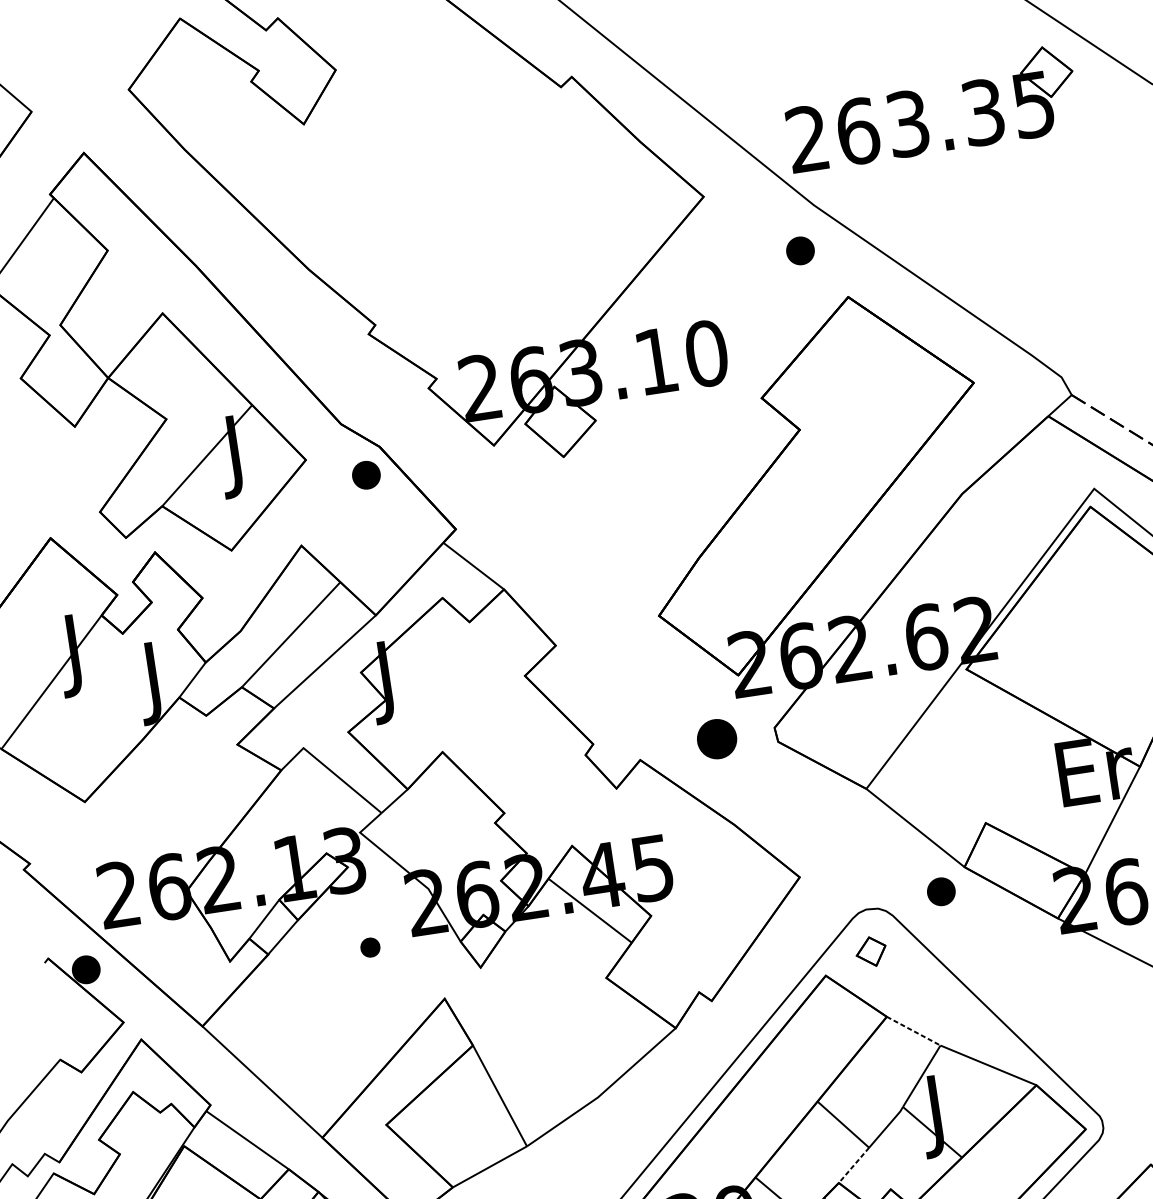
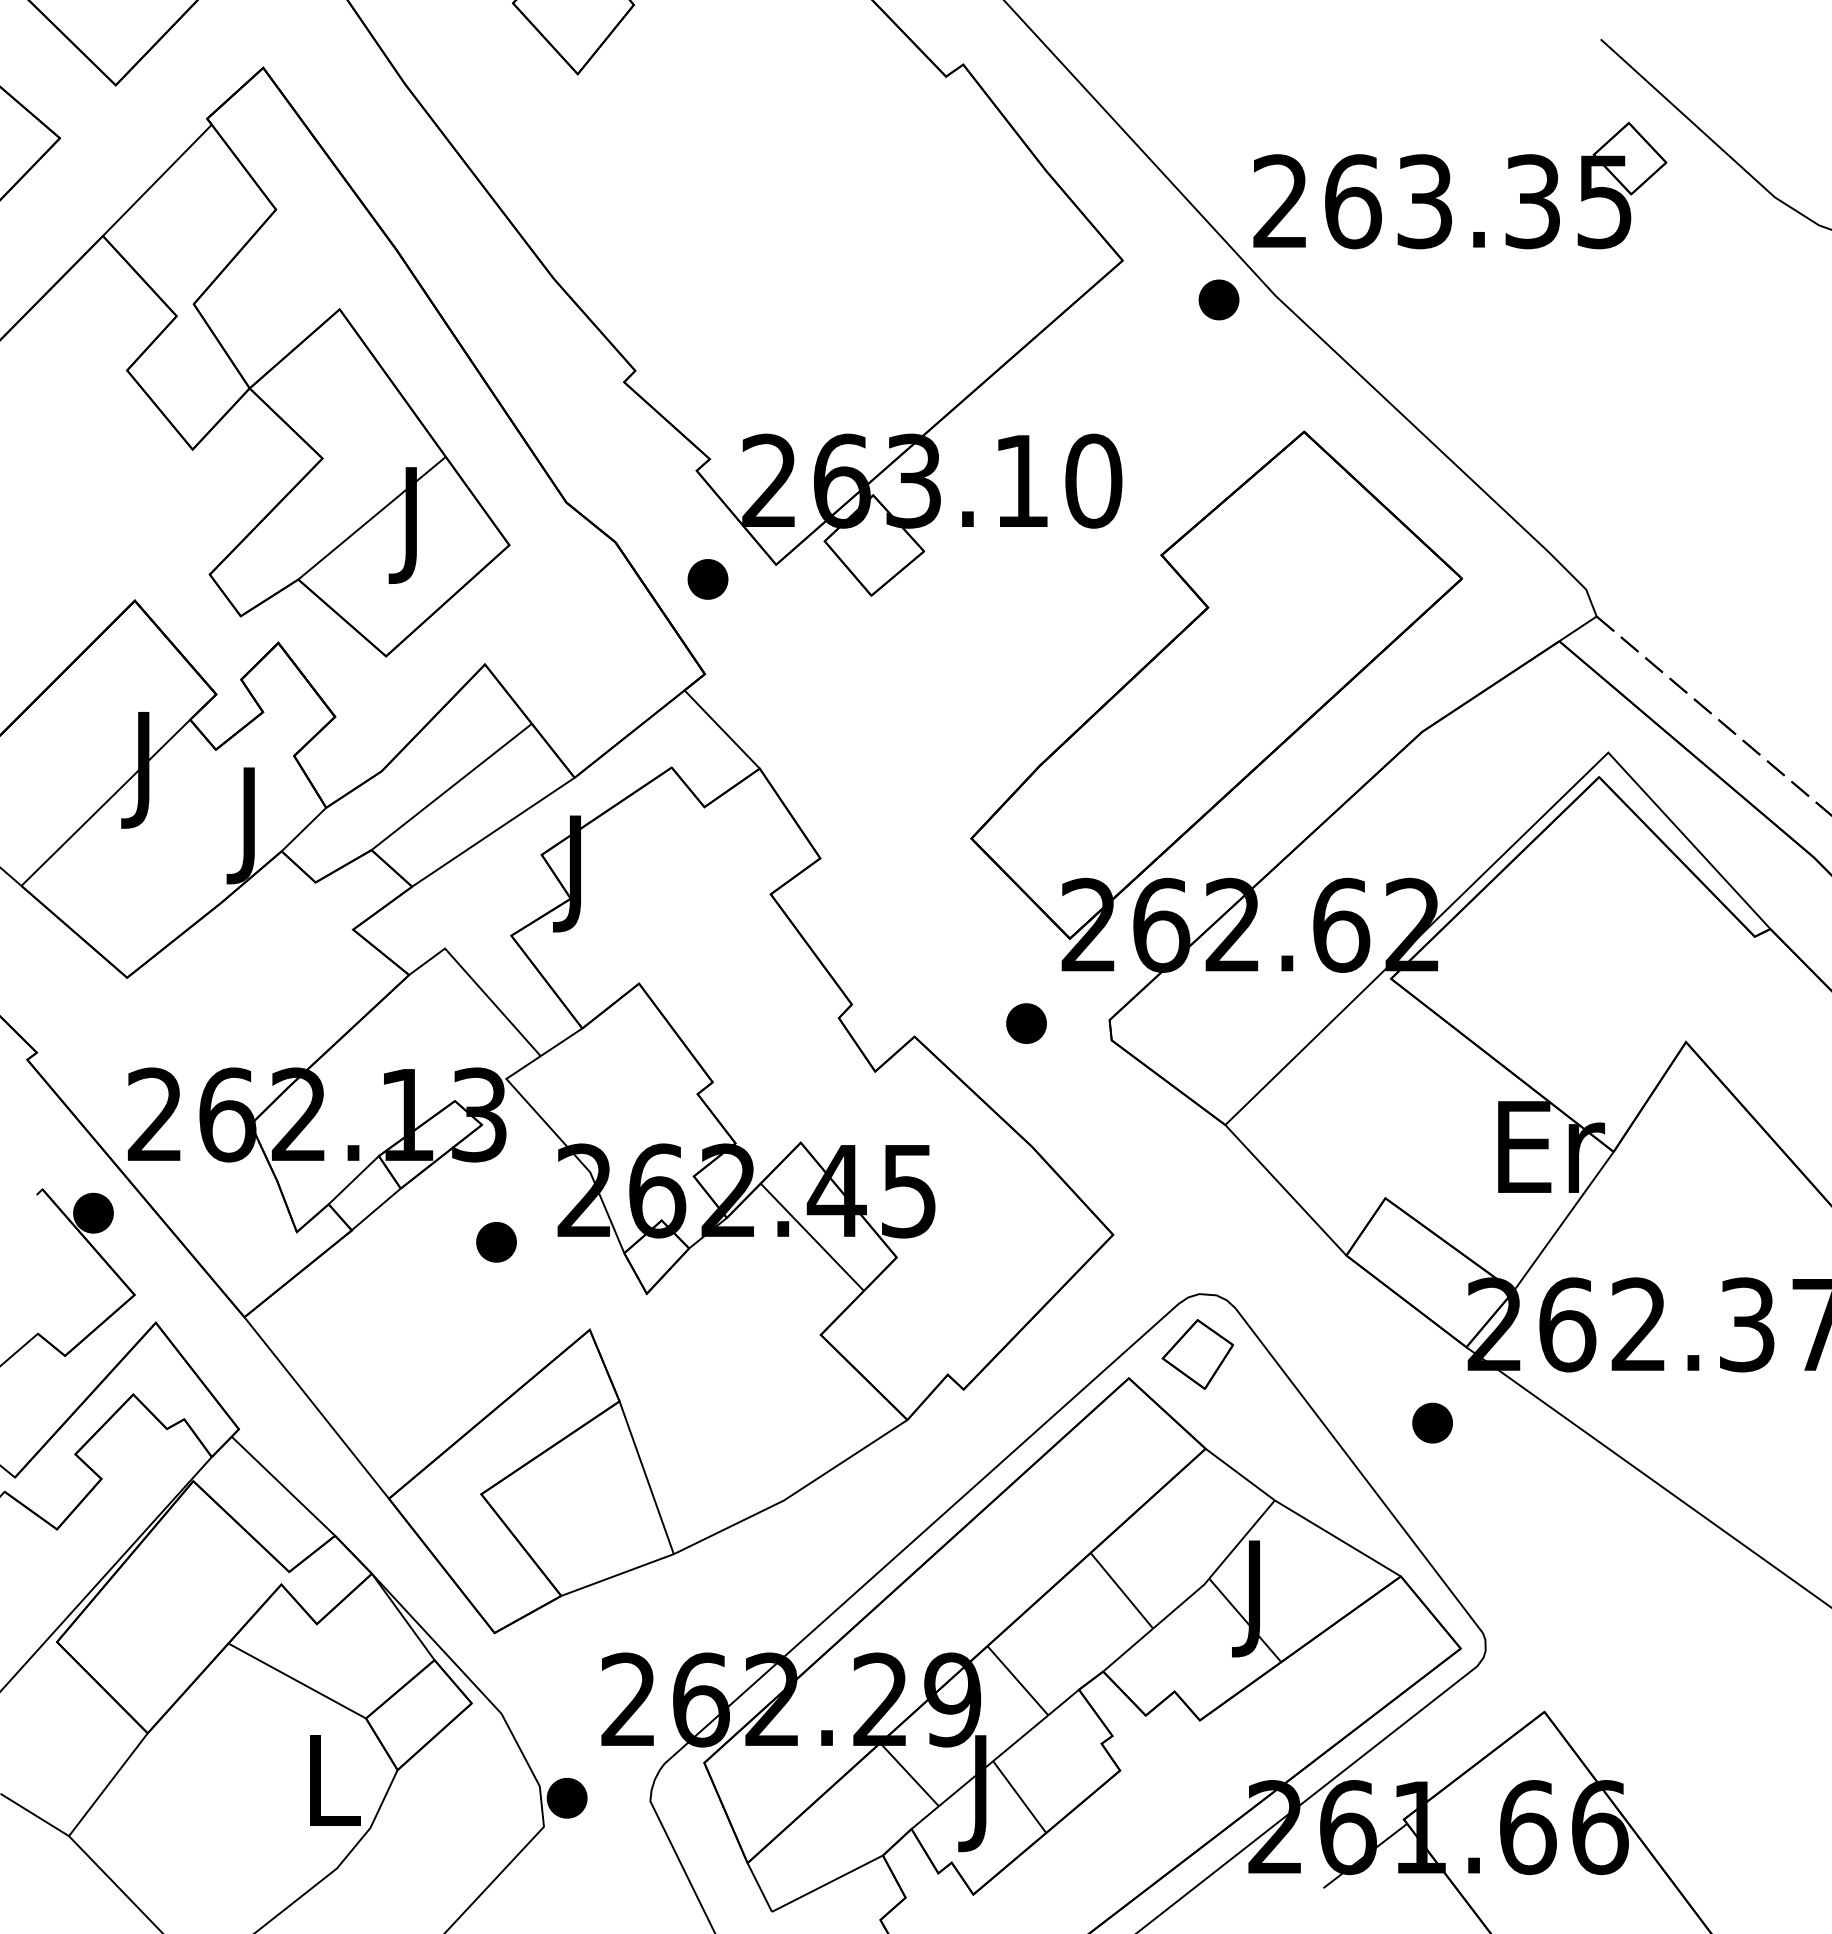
part: (800, 250) -> (1218, 299), moved
part: (366, 475) -> (707, 579), moved
part: (716, 739) -> (1026, 1023), size x0.71
part: (941, 891) -> (1432, 1422), moved
part: (370, 947) -> (496, 1242), size x1.43
part: (871, 951) -> (1197, 1354), size x1.67
line: (913, 1031) -> (1240, 1474), dashed -> solid
line: (854, 1165) -> (1128, 1650), dashed -> solid

